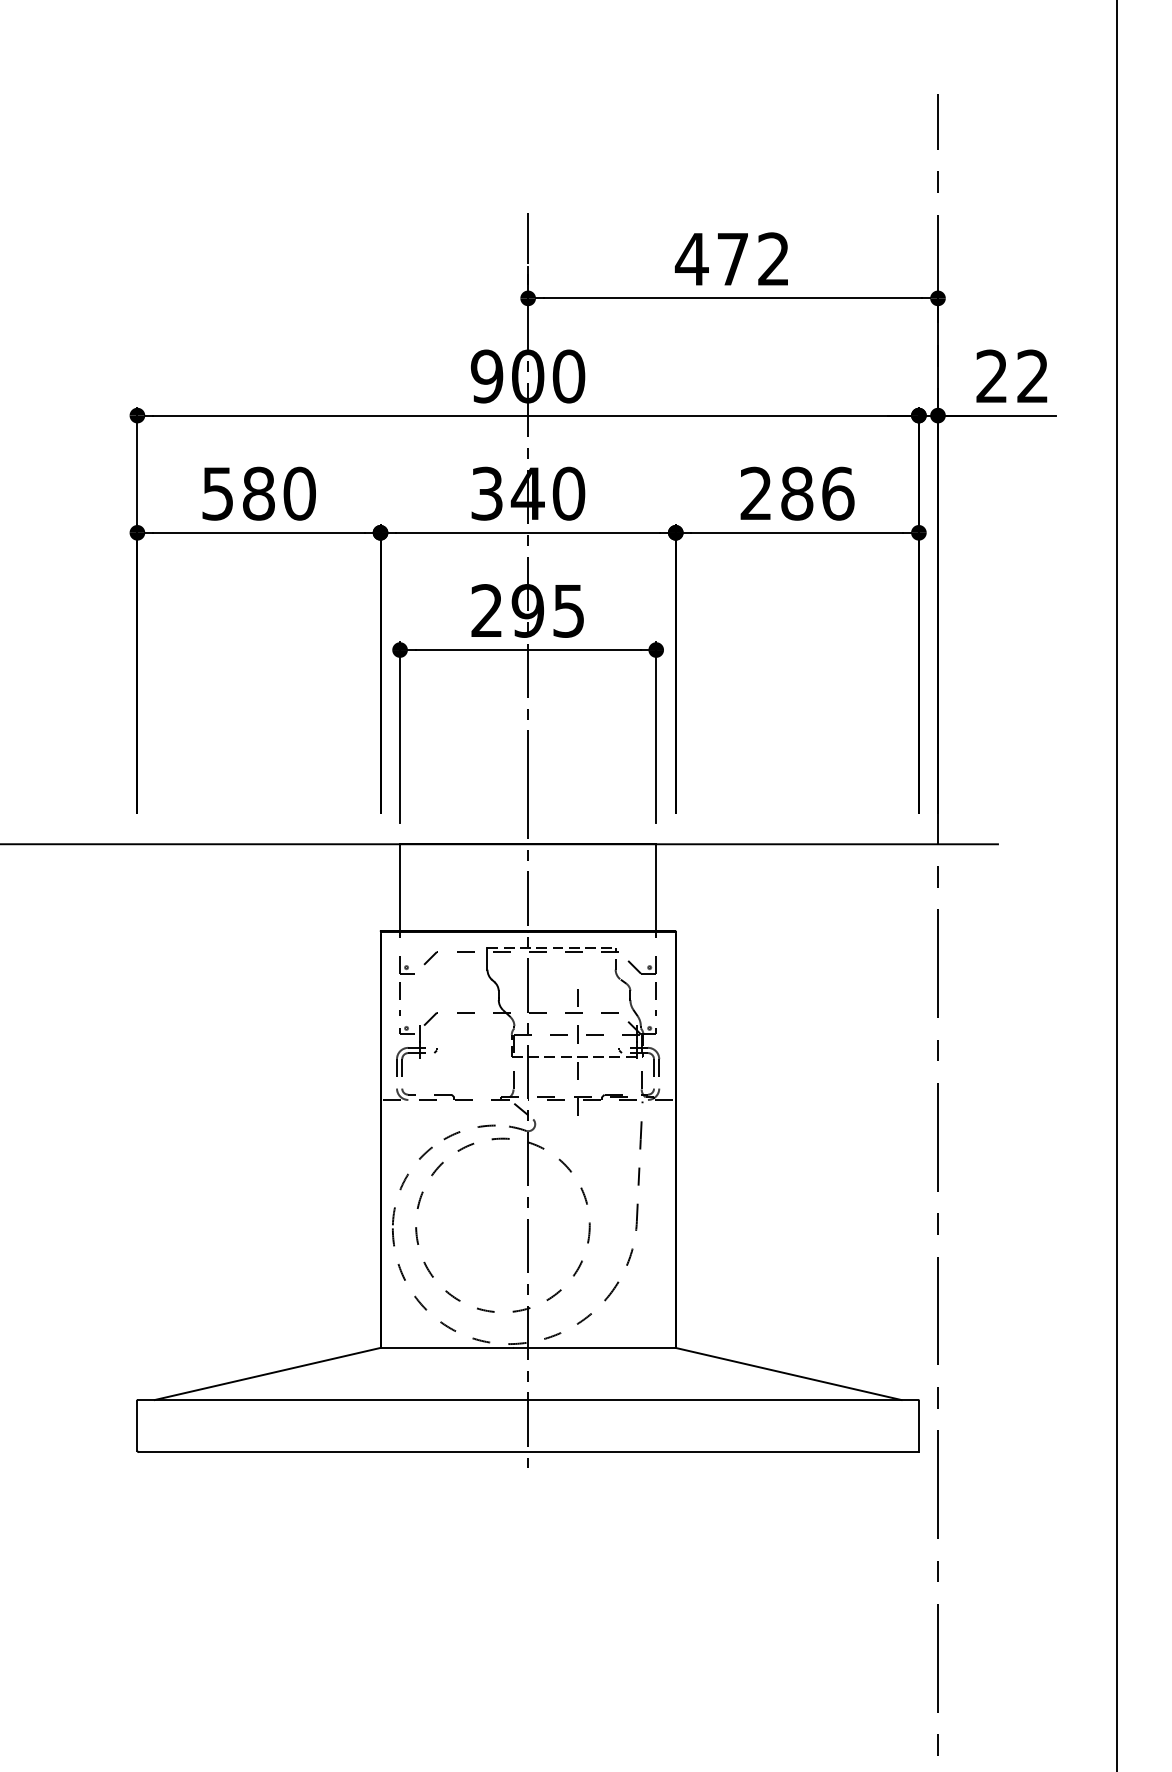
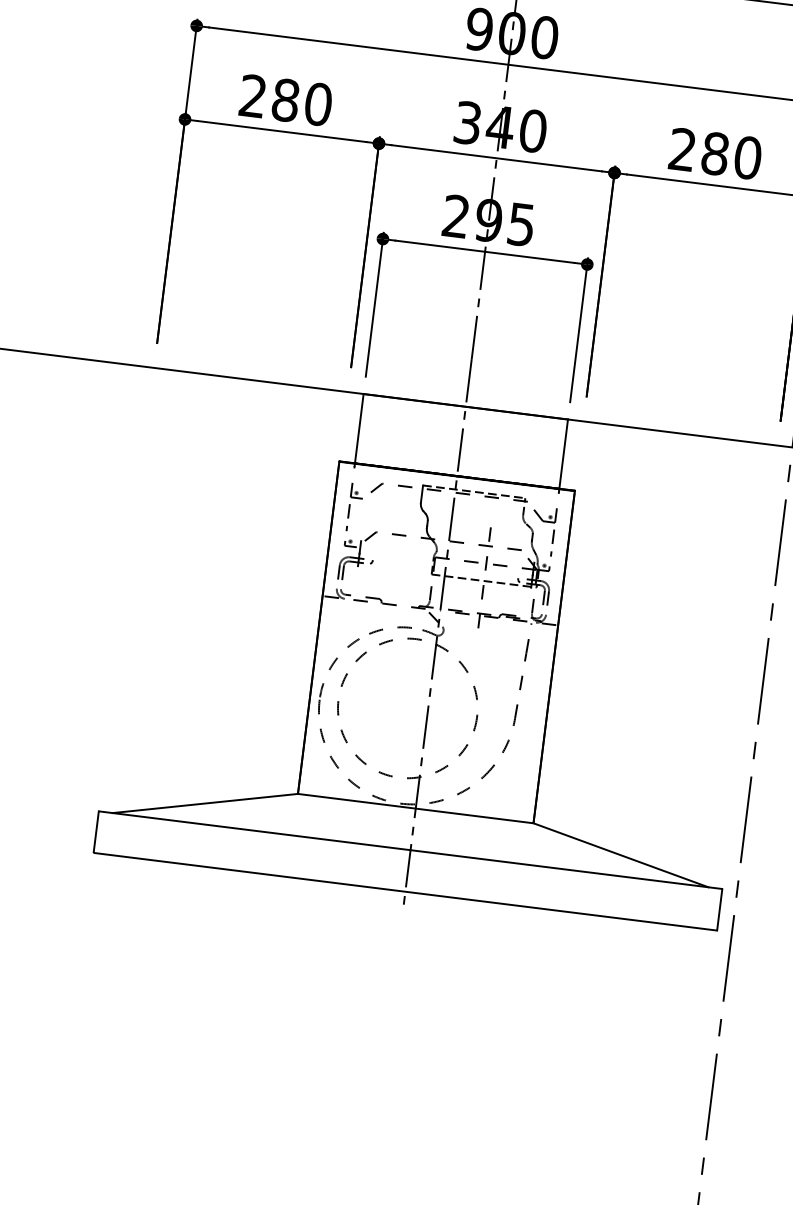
text: (217, 493) -> (252, 96), 580 -> 280
text: (838, 493) -> (748, 157), 286 -> 280

